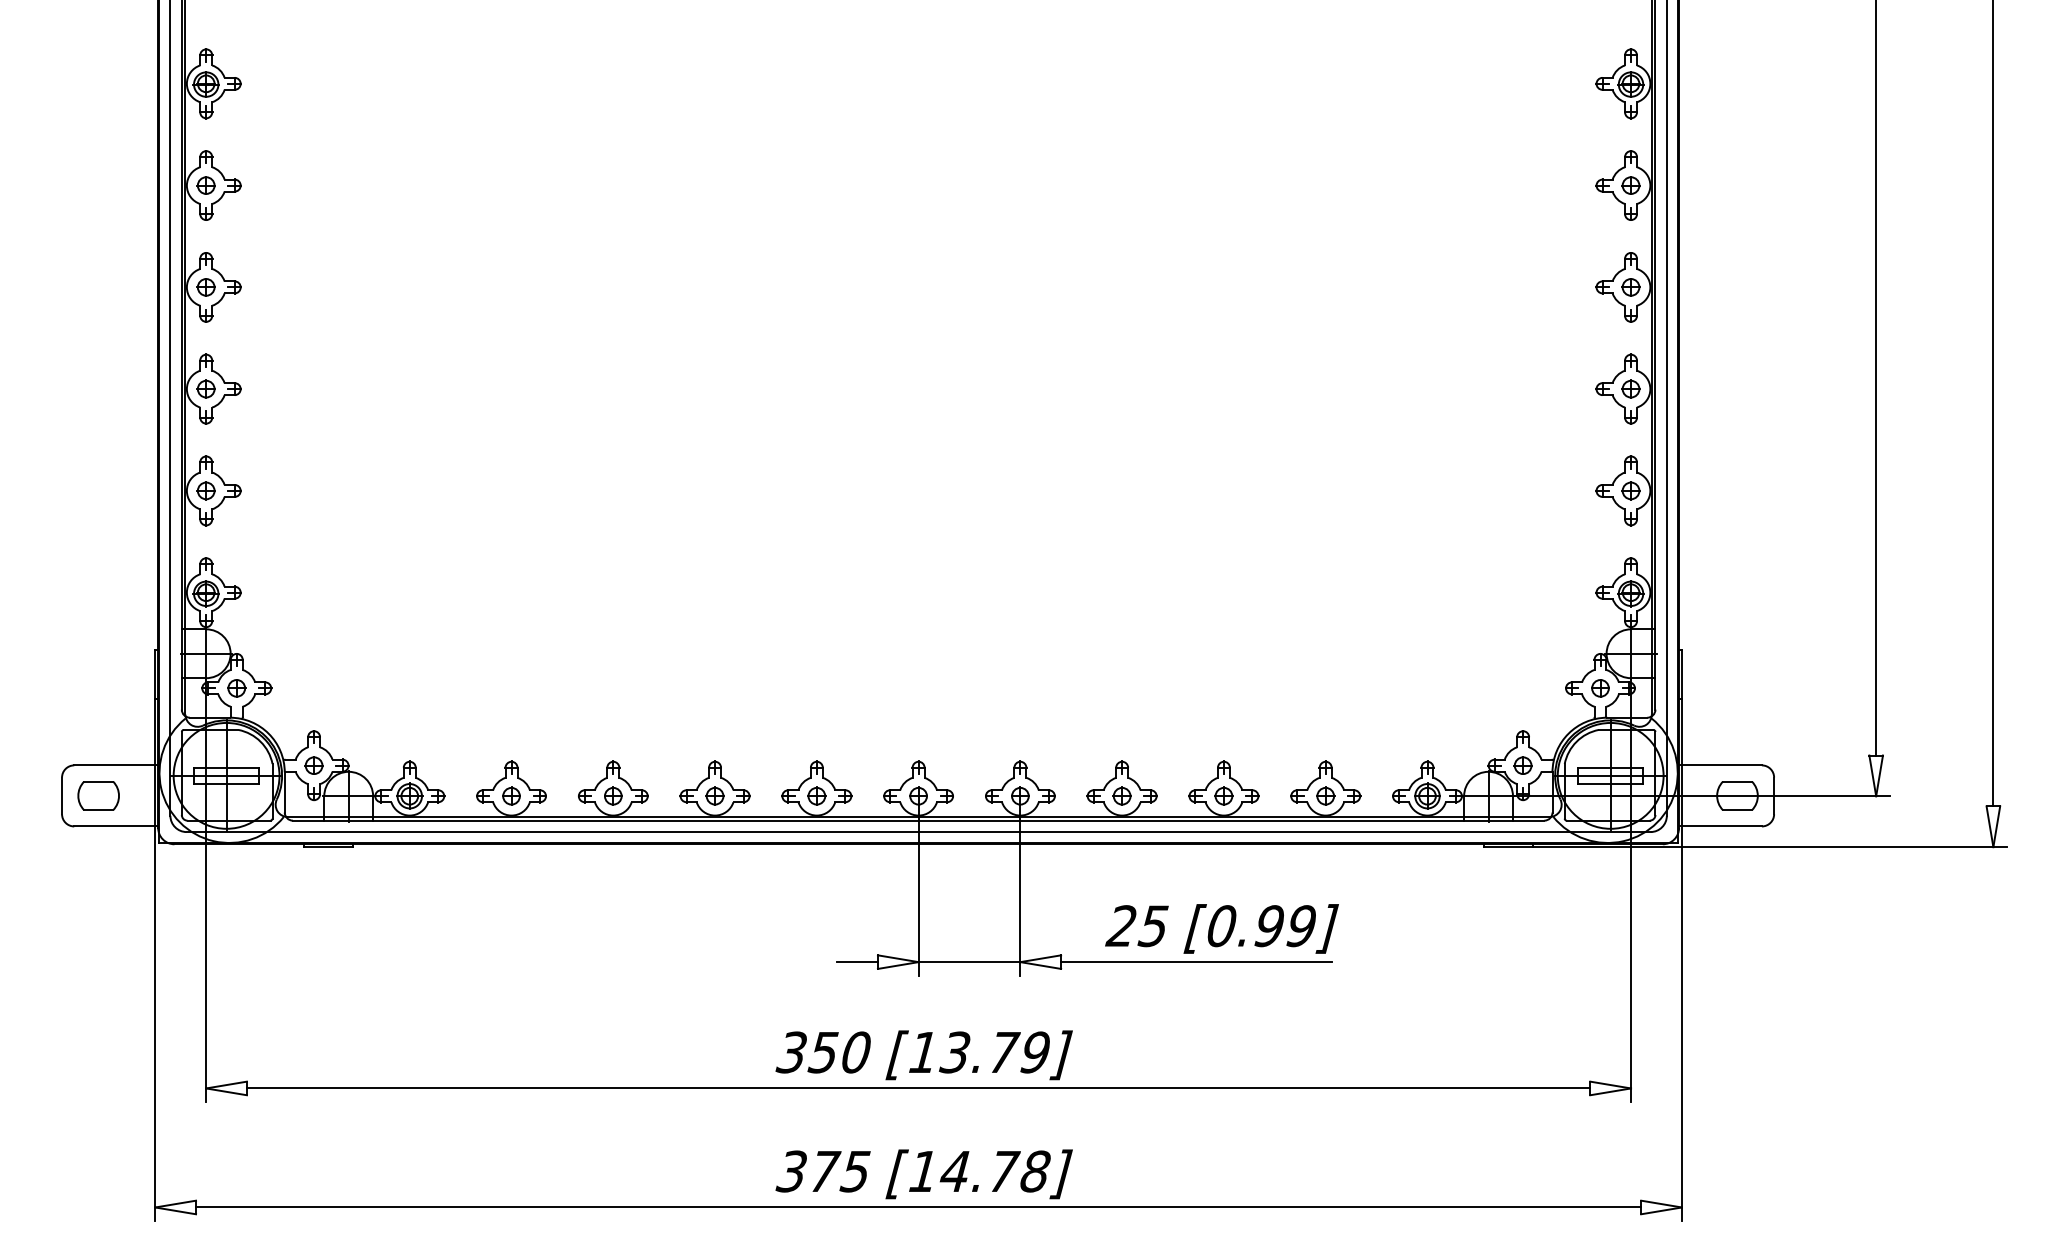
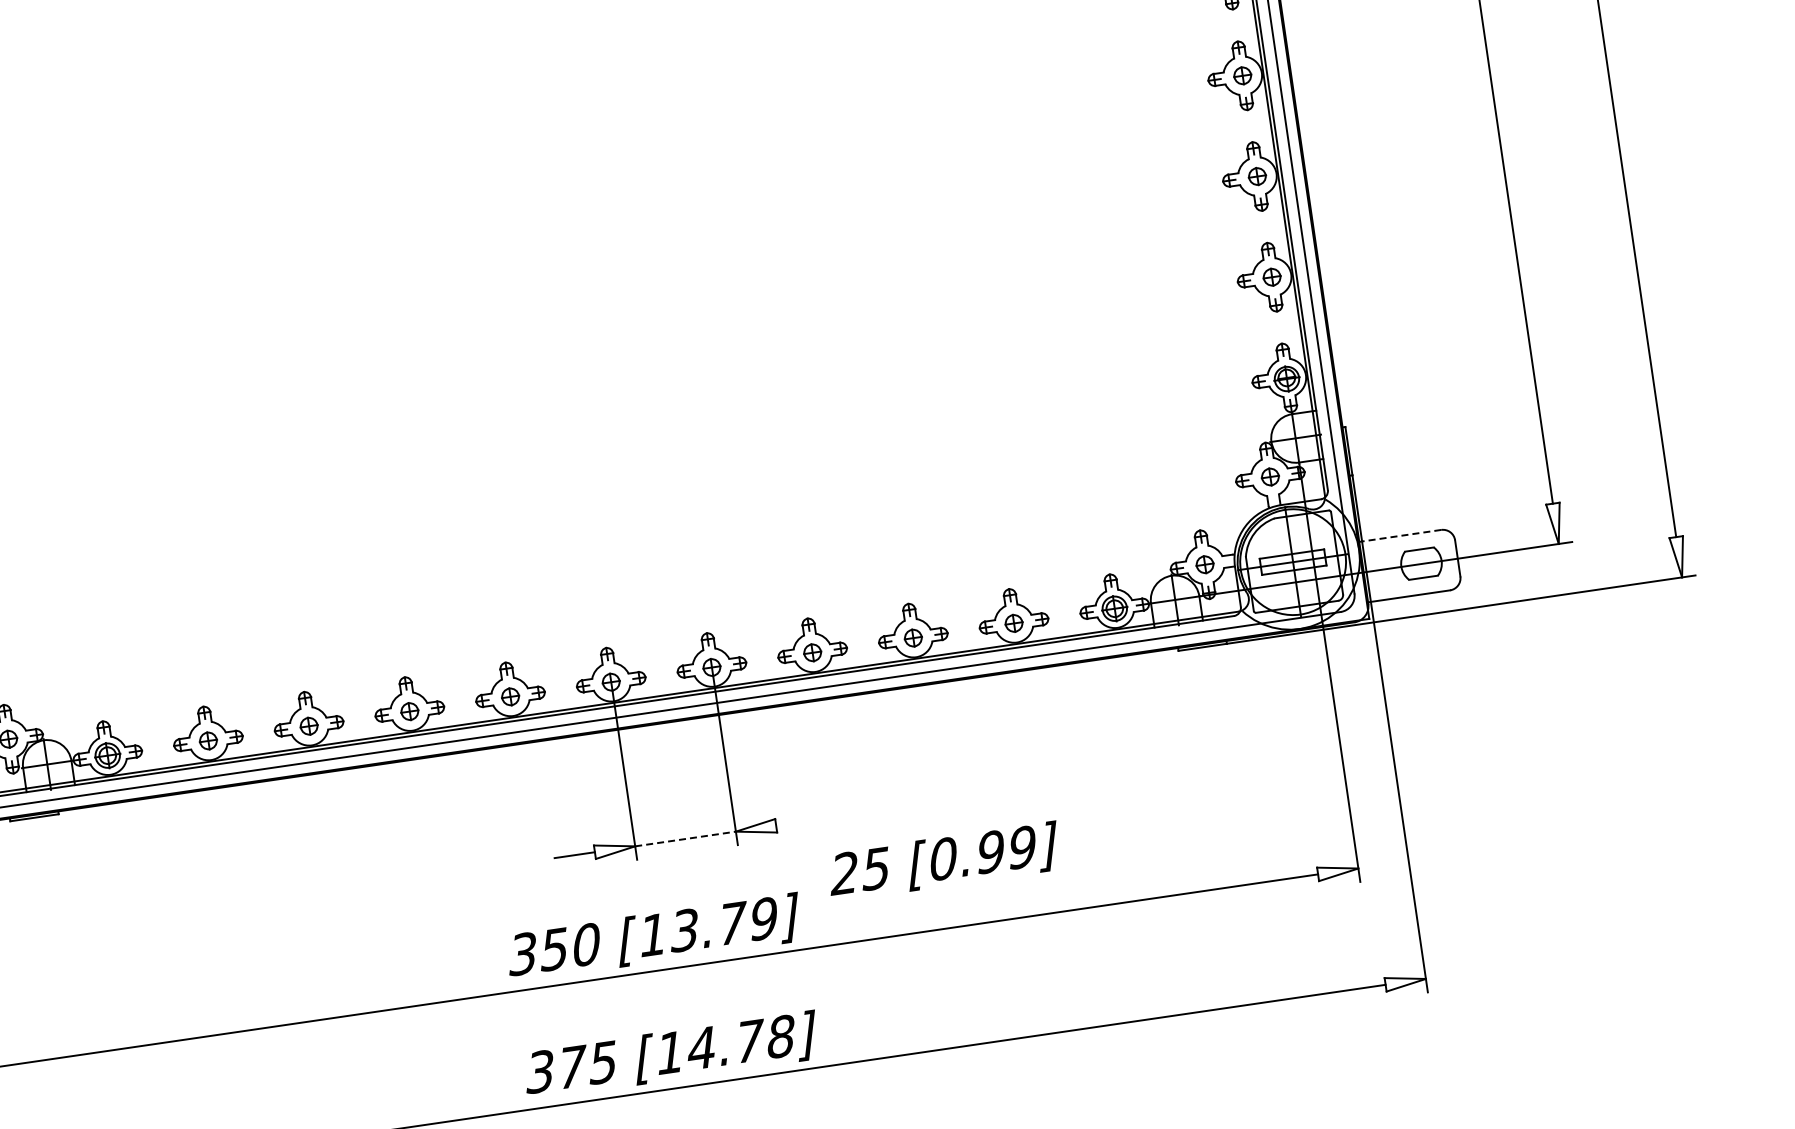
line: (1719, 765) -> (1399, 536), solid -> dashed
text: (1221, 928) -> (943, 861), moved
line: (969, 962) -> (685, 839), solid -> dashed
line: (1196, 962) -> (910, 806), removed

